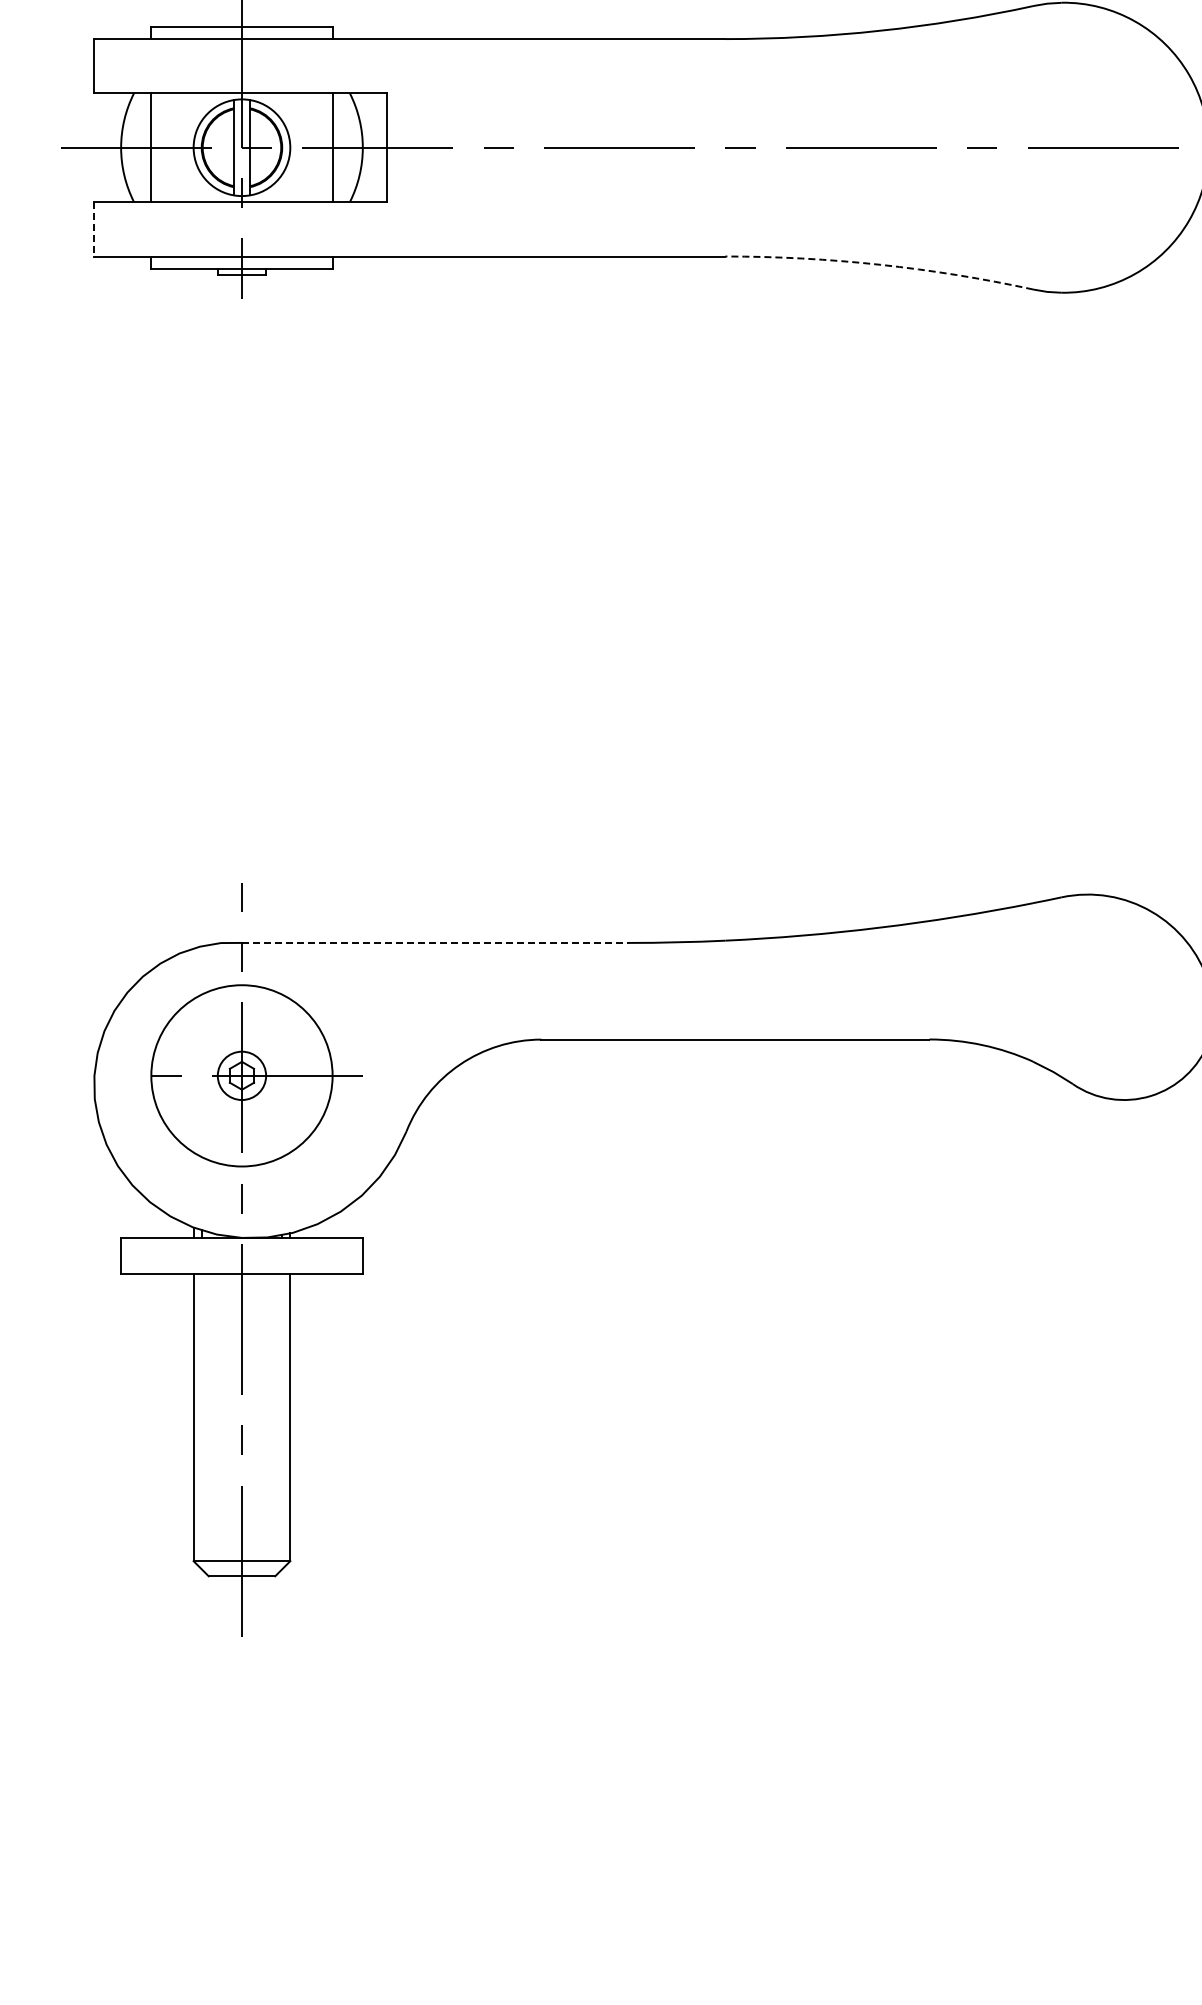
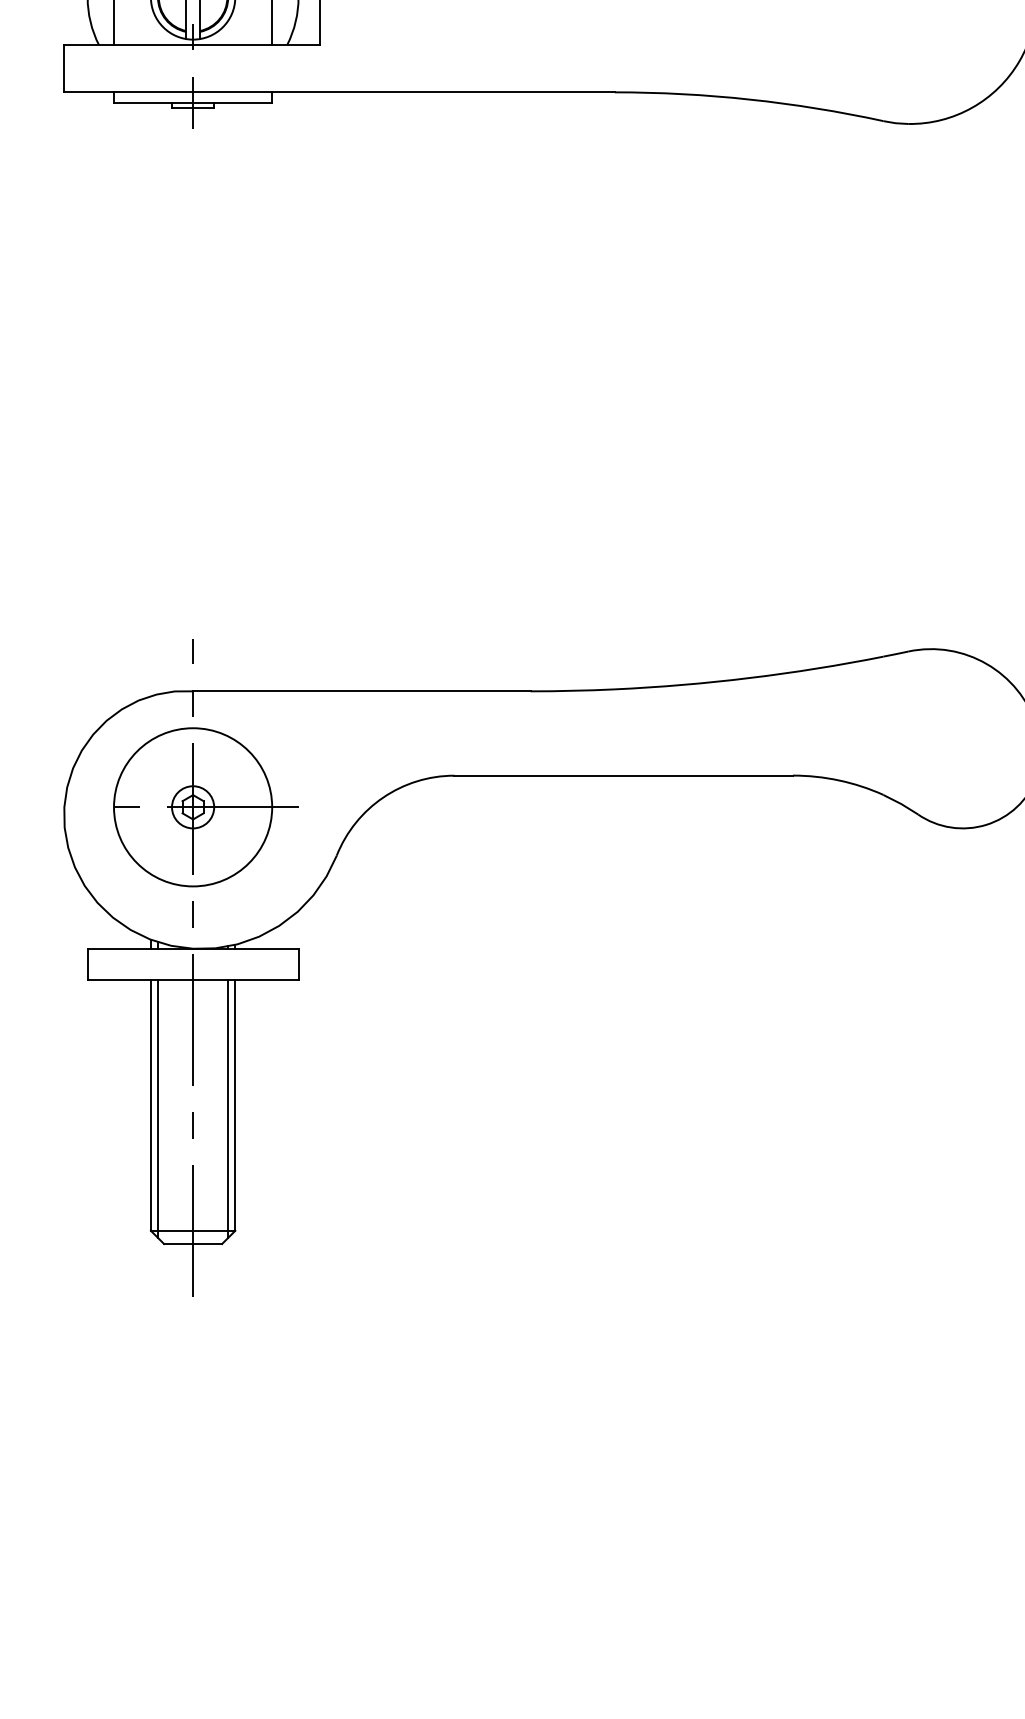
line: (94, 229) -> (64, 68), dashed -> solid
arc: (880, 264) -> (750, 99), dashed -> solid
line: (435, 942) -> (361, 690), dashed -> solid
line: (201, 1421) -> (157, 1108), added
line: (282, 1421) -> (228, 1108), added

